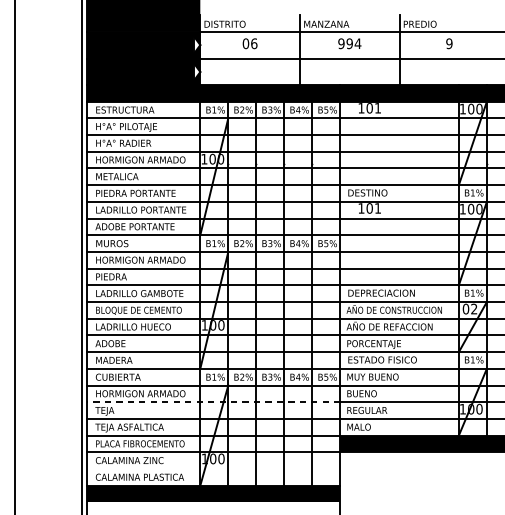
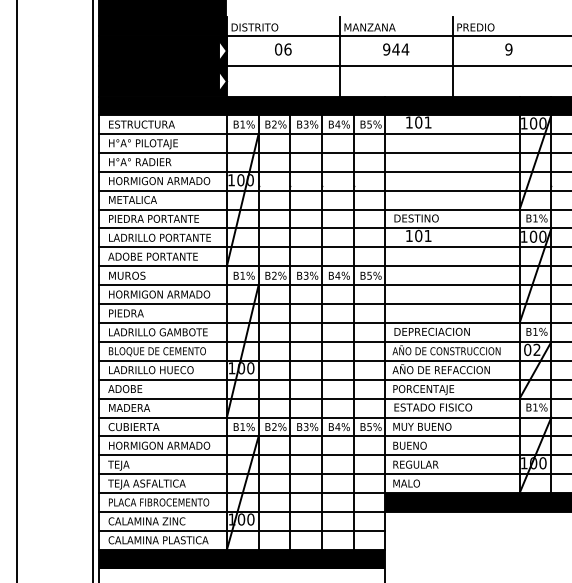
text: (349, 43) -> (395, 49), 994 -> 944
line: (213, 402) -> (241, 455), dashed -> solid
line: (213, 468) -> (241, 530), added

